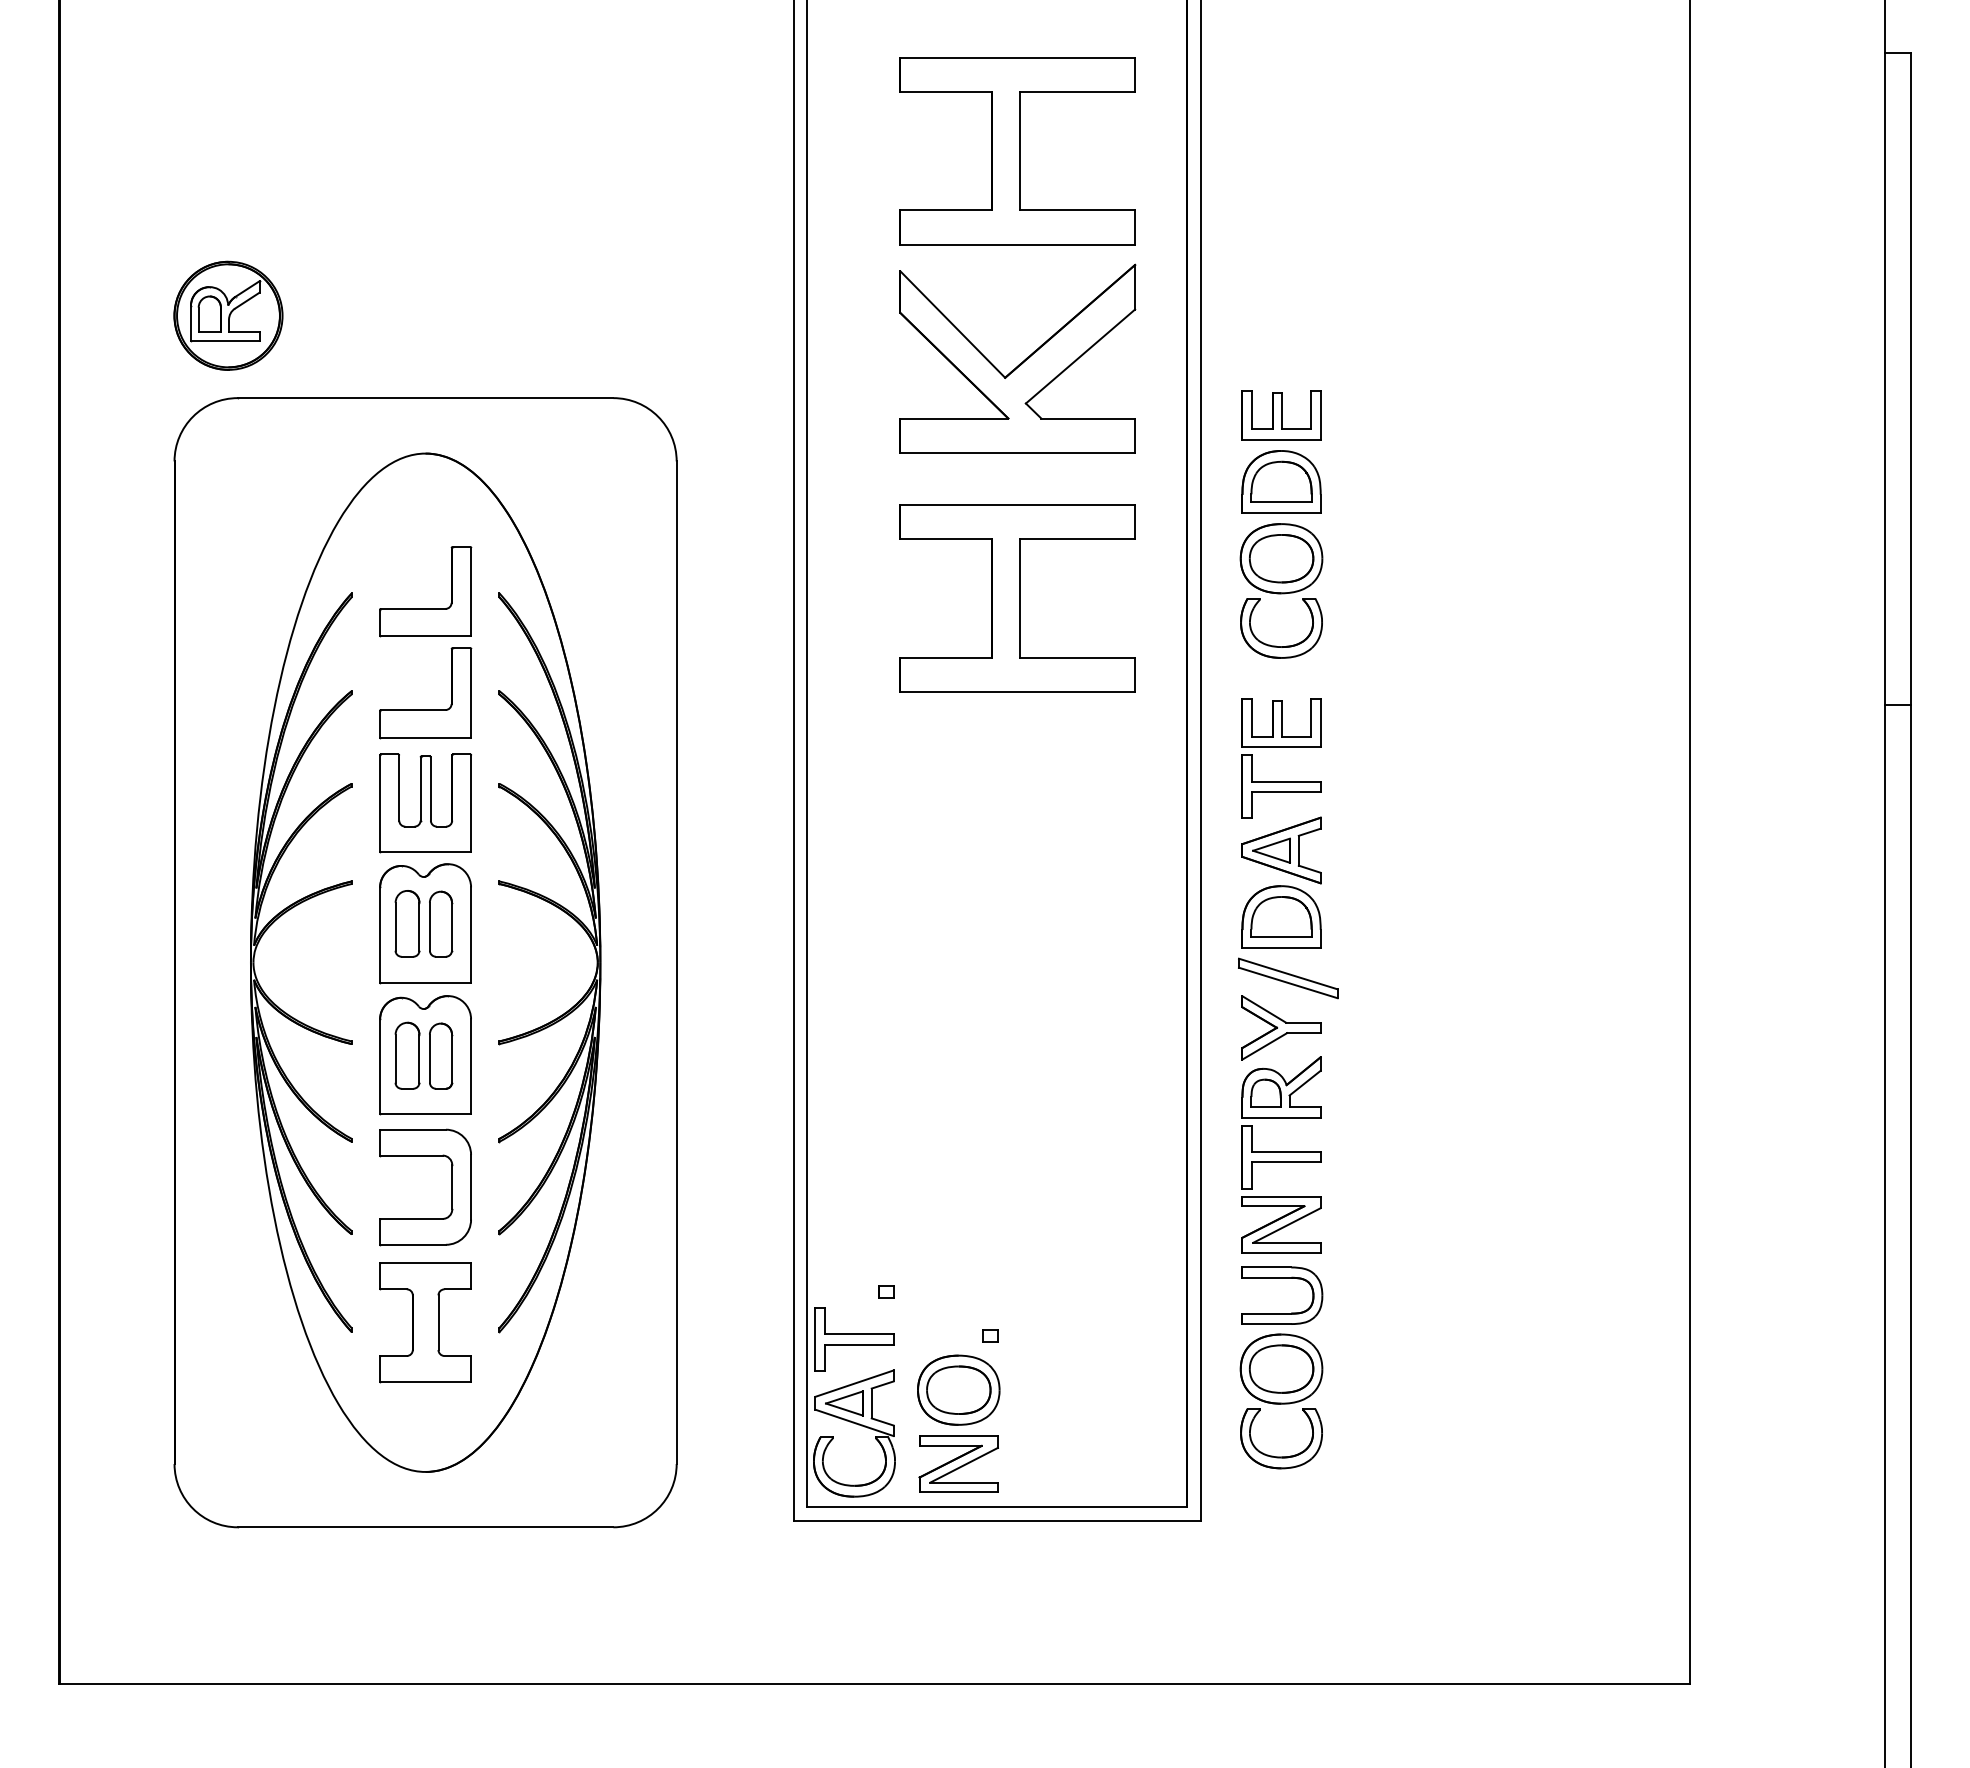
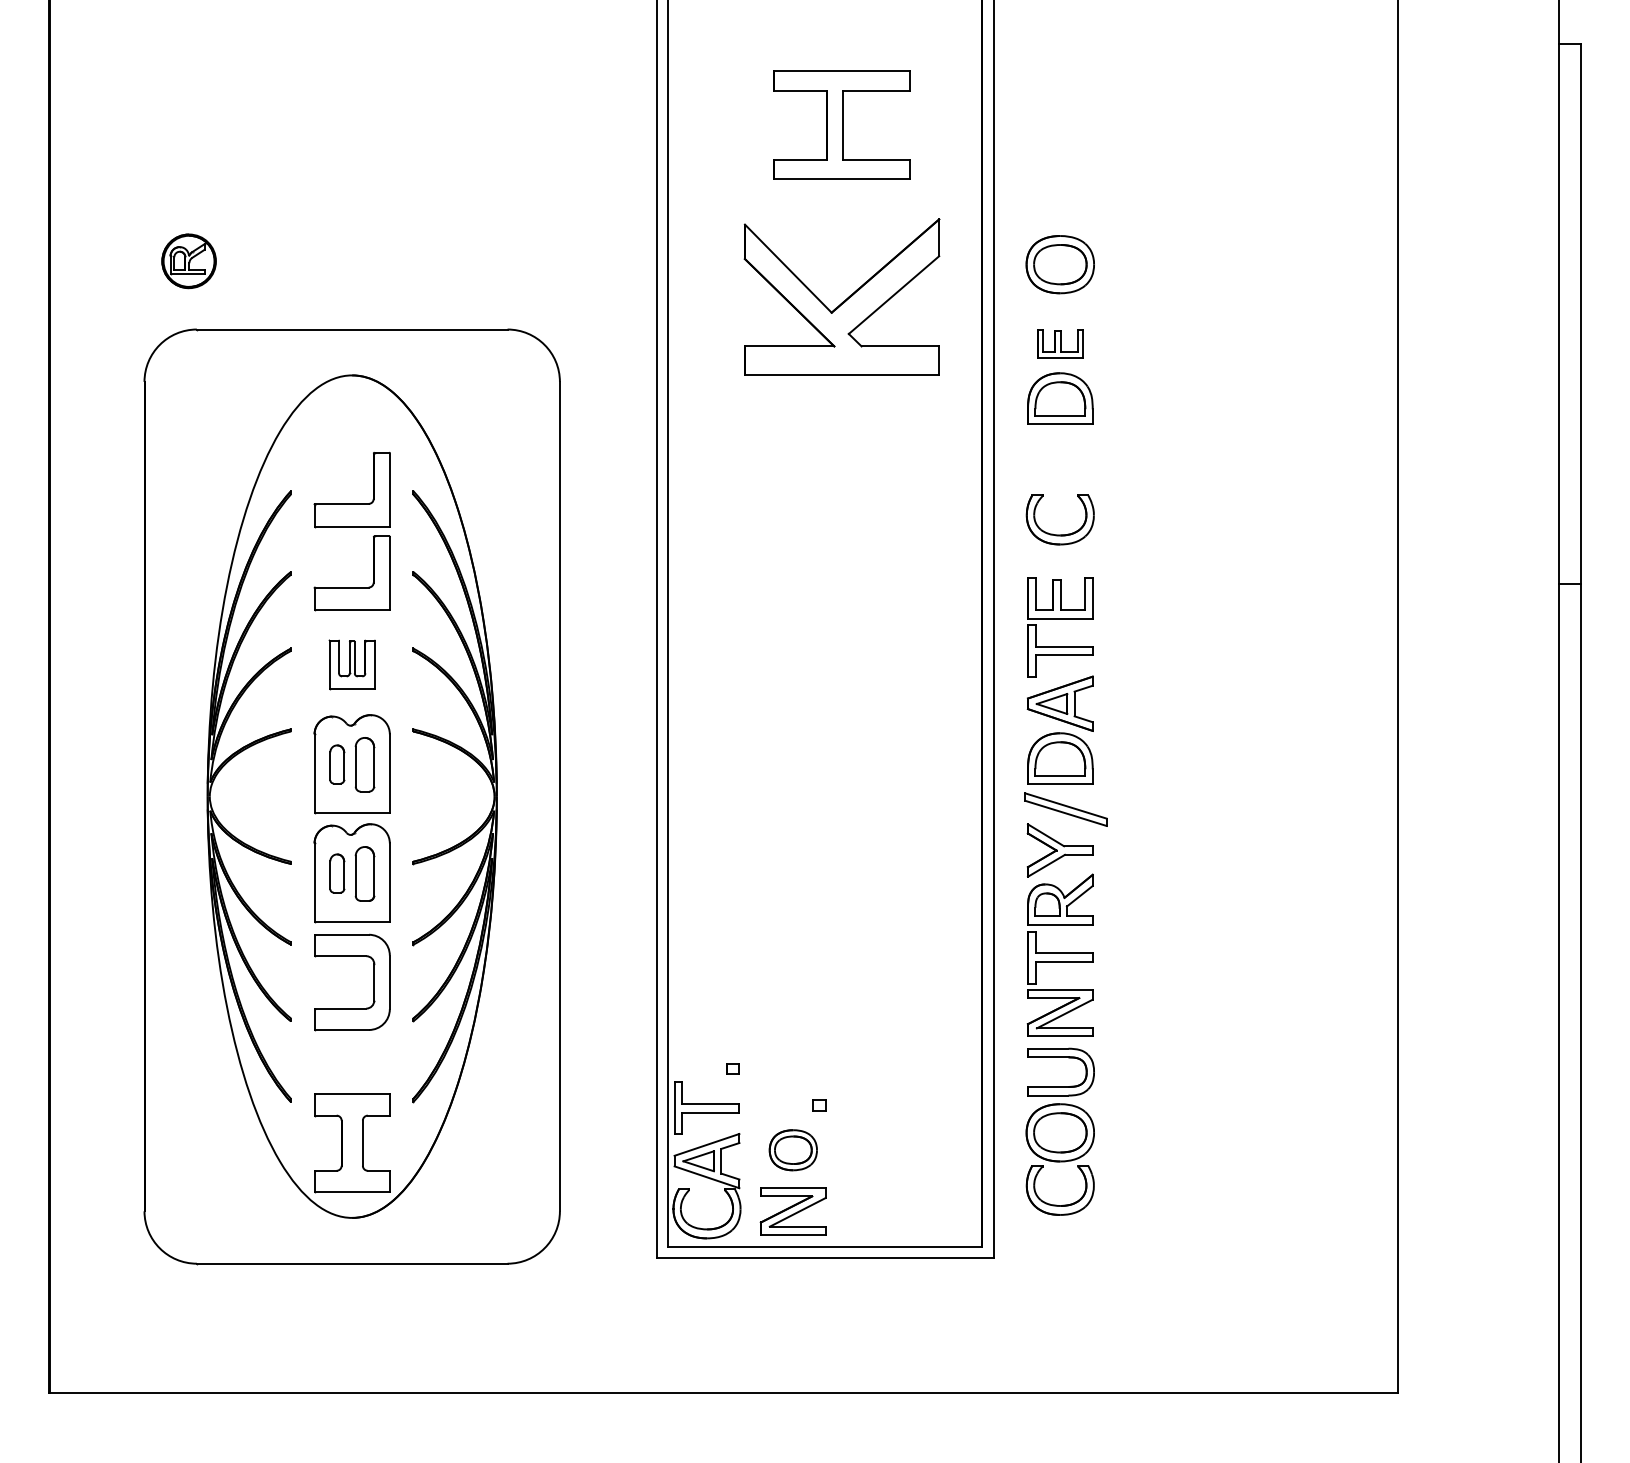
part: (1017, 151) -> (841, 125), size x0.7
part: (228, 315) -> (189, 261), size x0.6
part: (1281, 415) -> (1060, 343), size x0.7
part: (1281, 558) -> (1060, 264), moved
part: (1017, 598) -> (841, 495), removed
part: (425, 803) -> (352, 664), size x0.6
part: (407, 923) -> (337, 764), size x0.7
part: (407, 1055) -> (337, 873), size x0.7
part: (425, 1322) -> (352, 1143), moved
part: (958, 1389) -> (793, 1149), size x0.7

